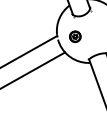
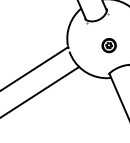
part: (75, 36) -> (109, 45), moved

